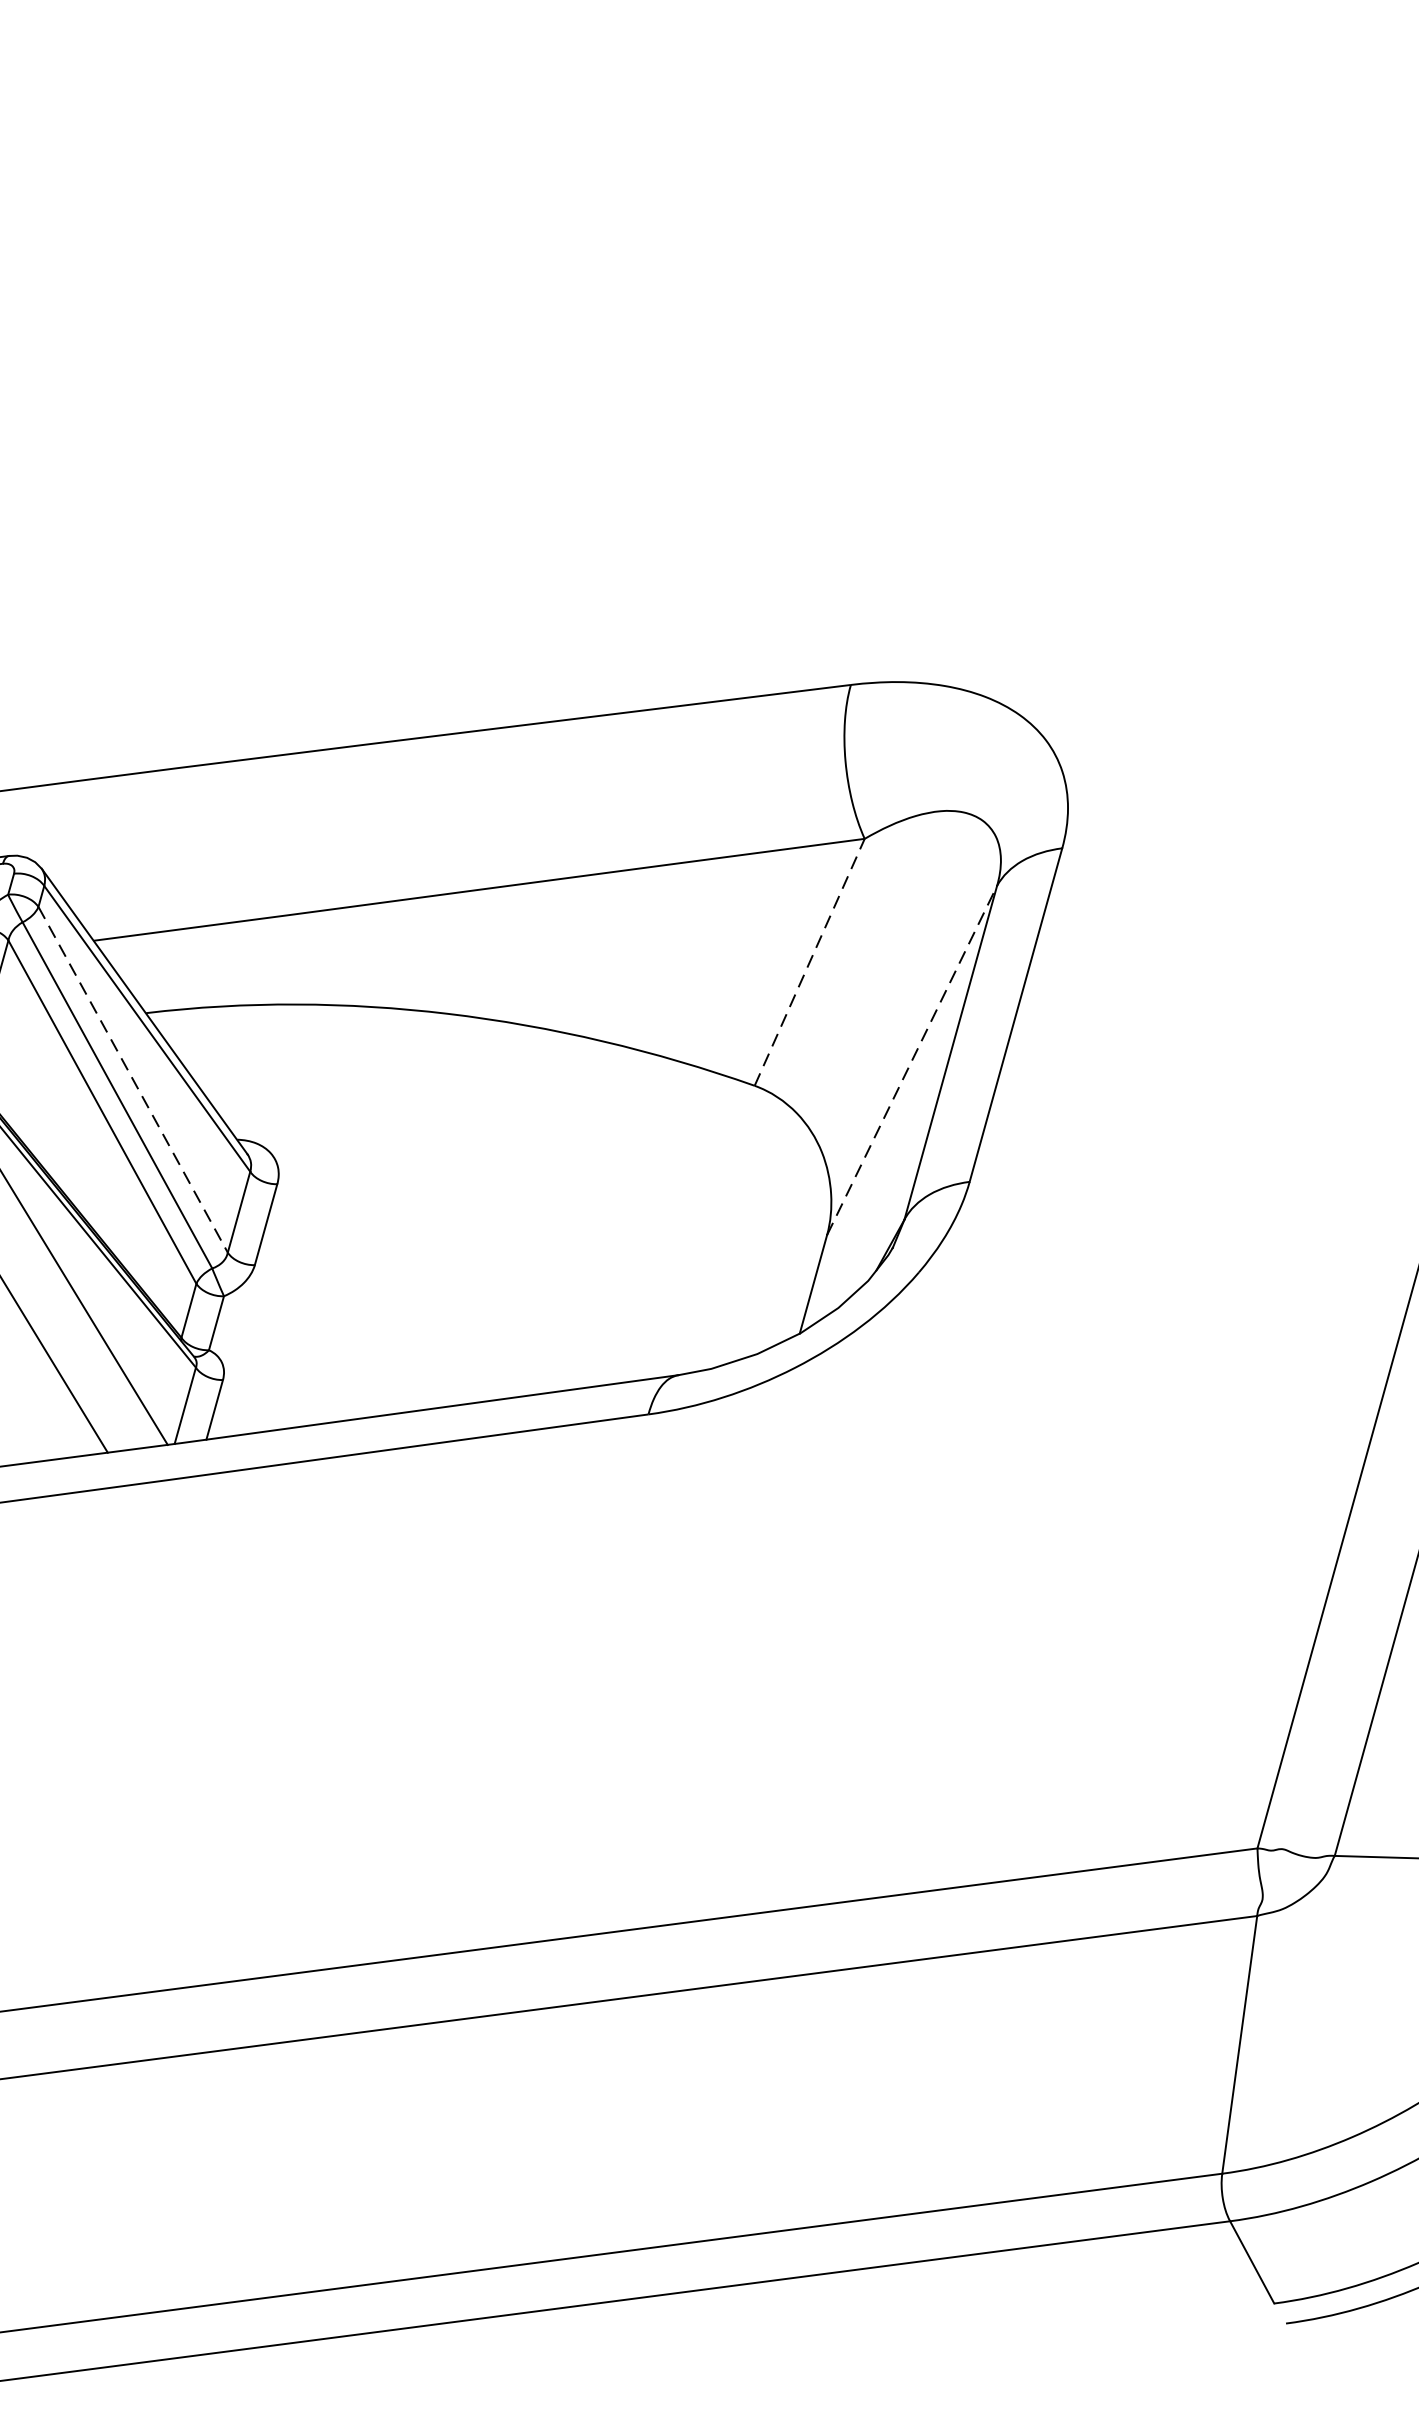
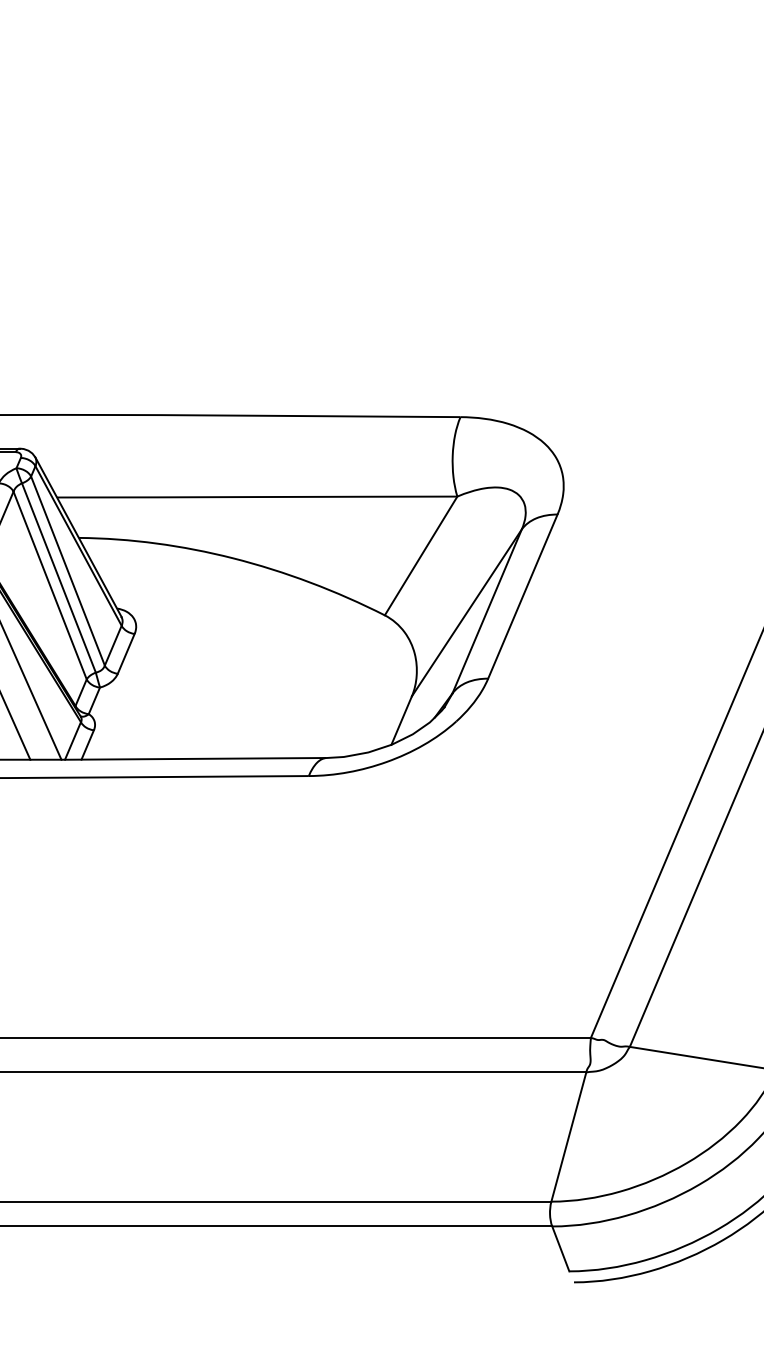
line: (810, 961) -> (421, 555), dashed -> solid
line: (911, 1059) -> (466, 612), dashed -> solid
line: (134, 1080) -> (68, 571), dashed -> solid

